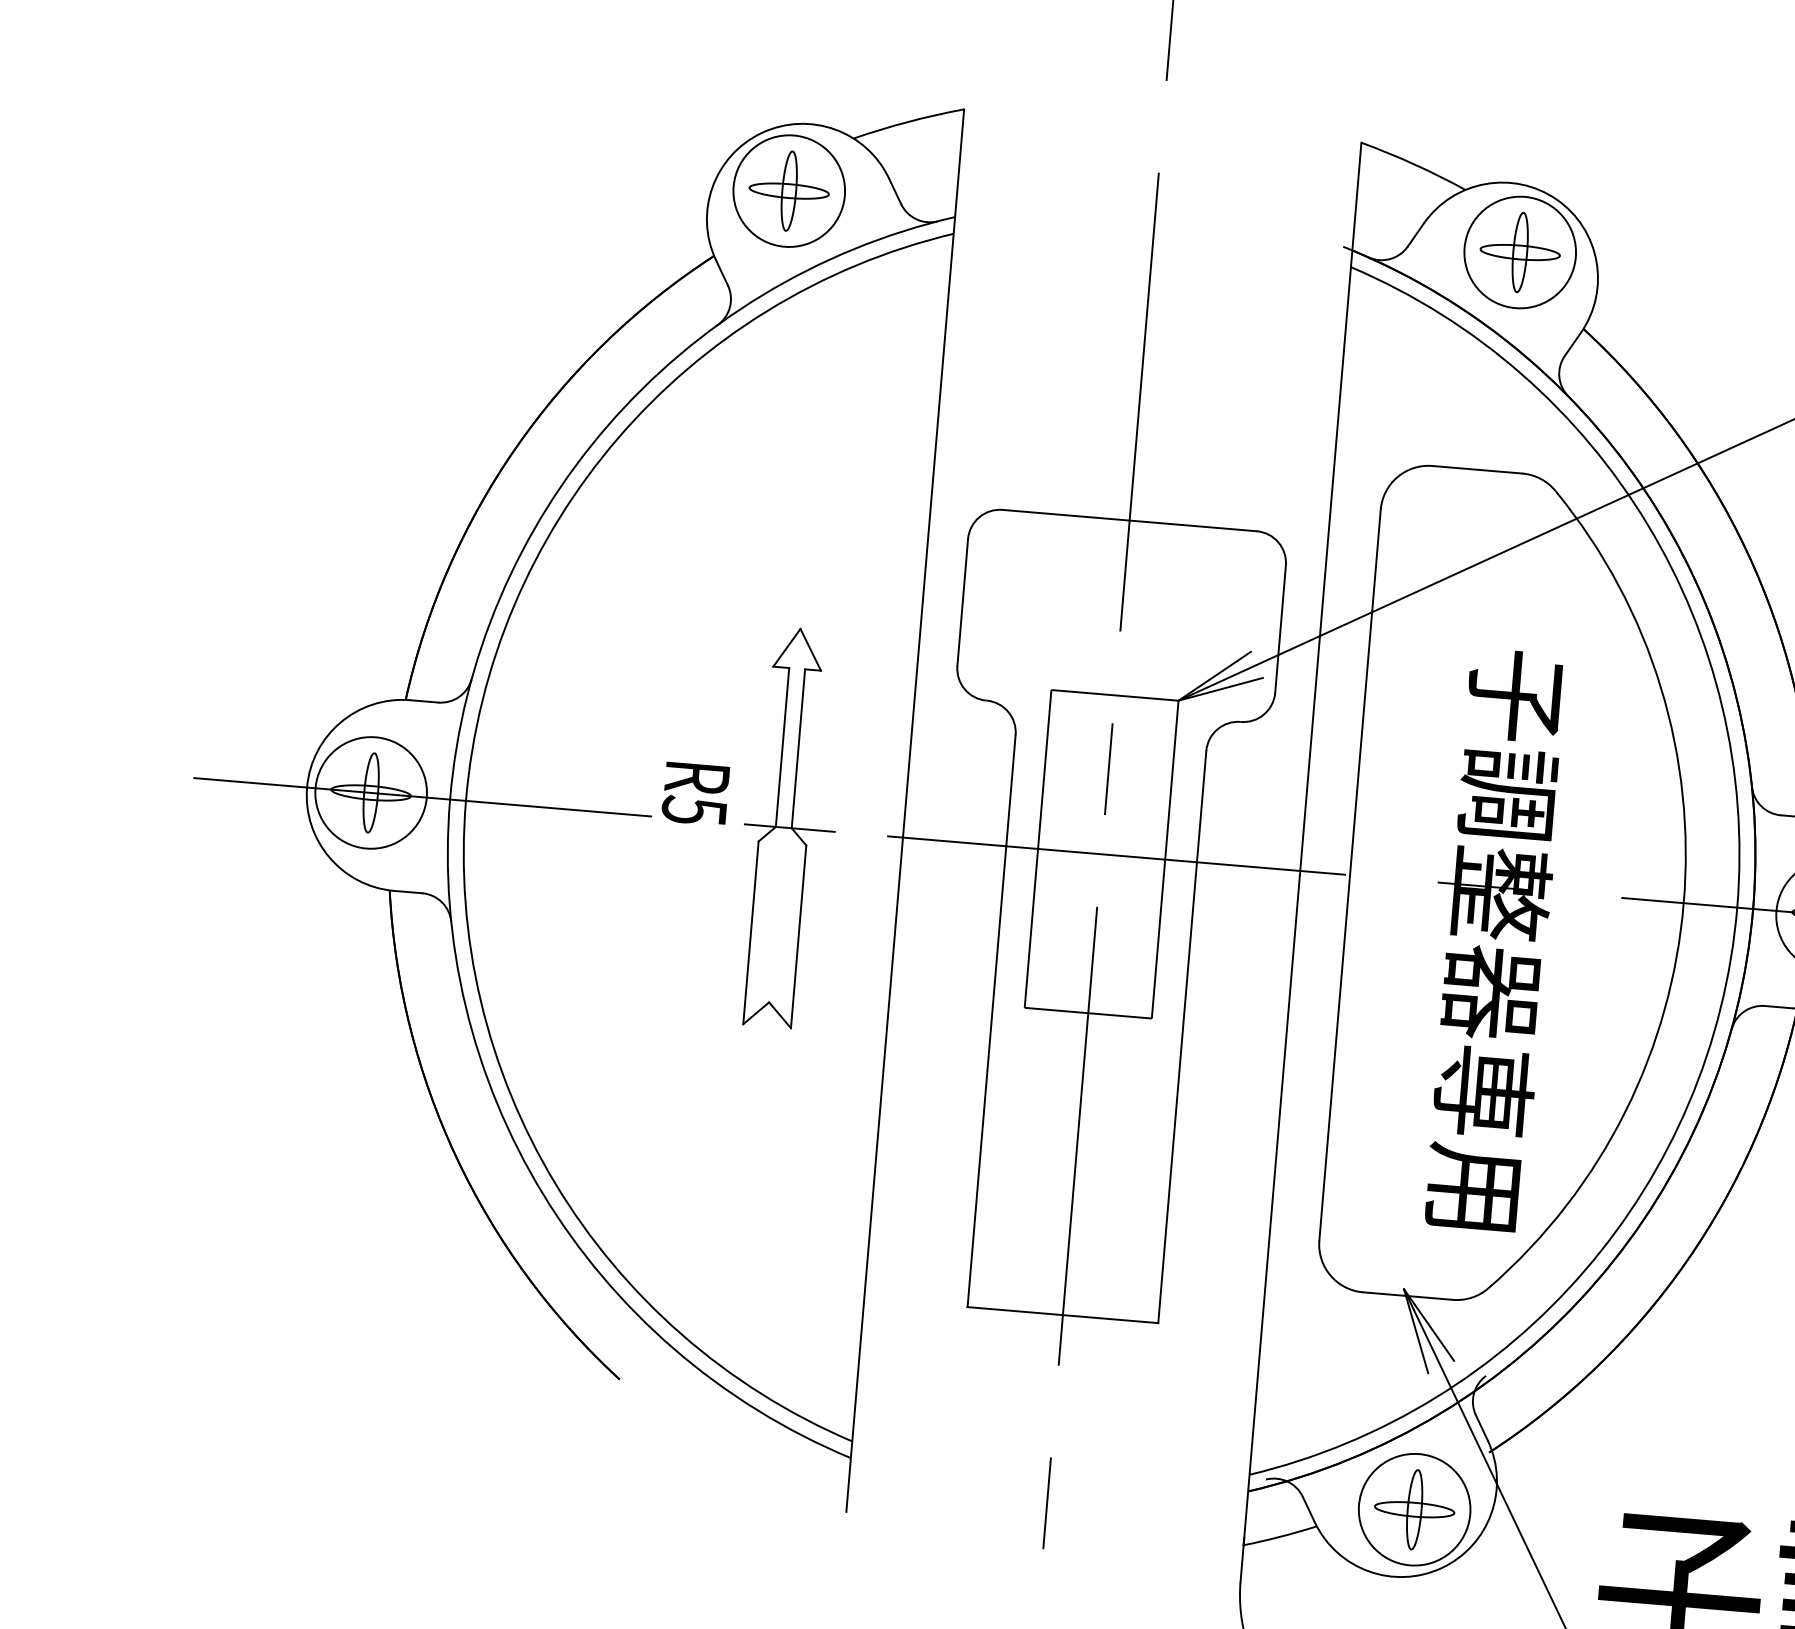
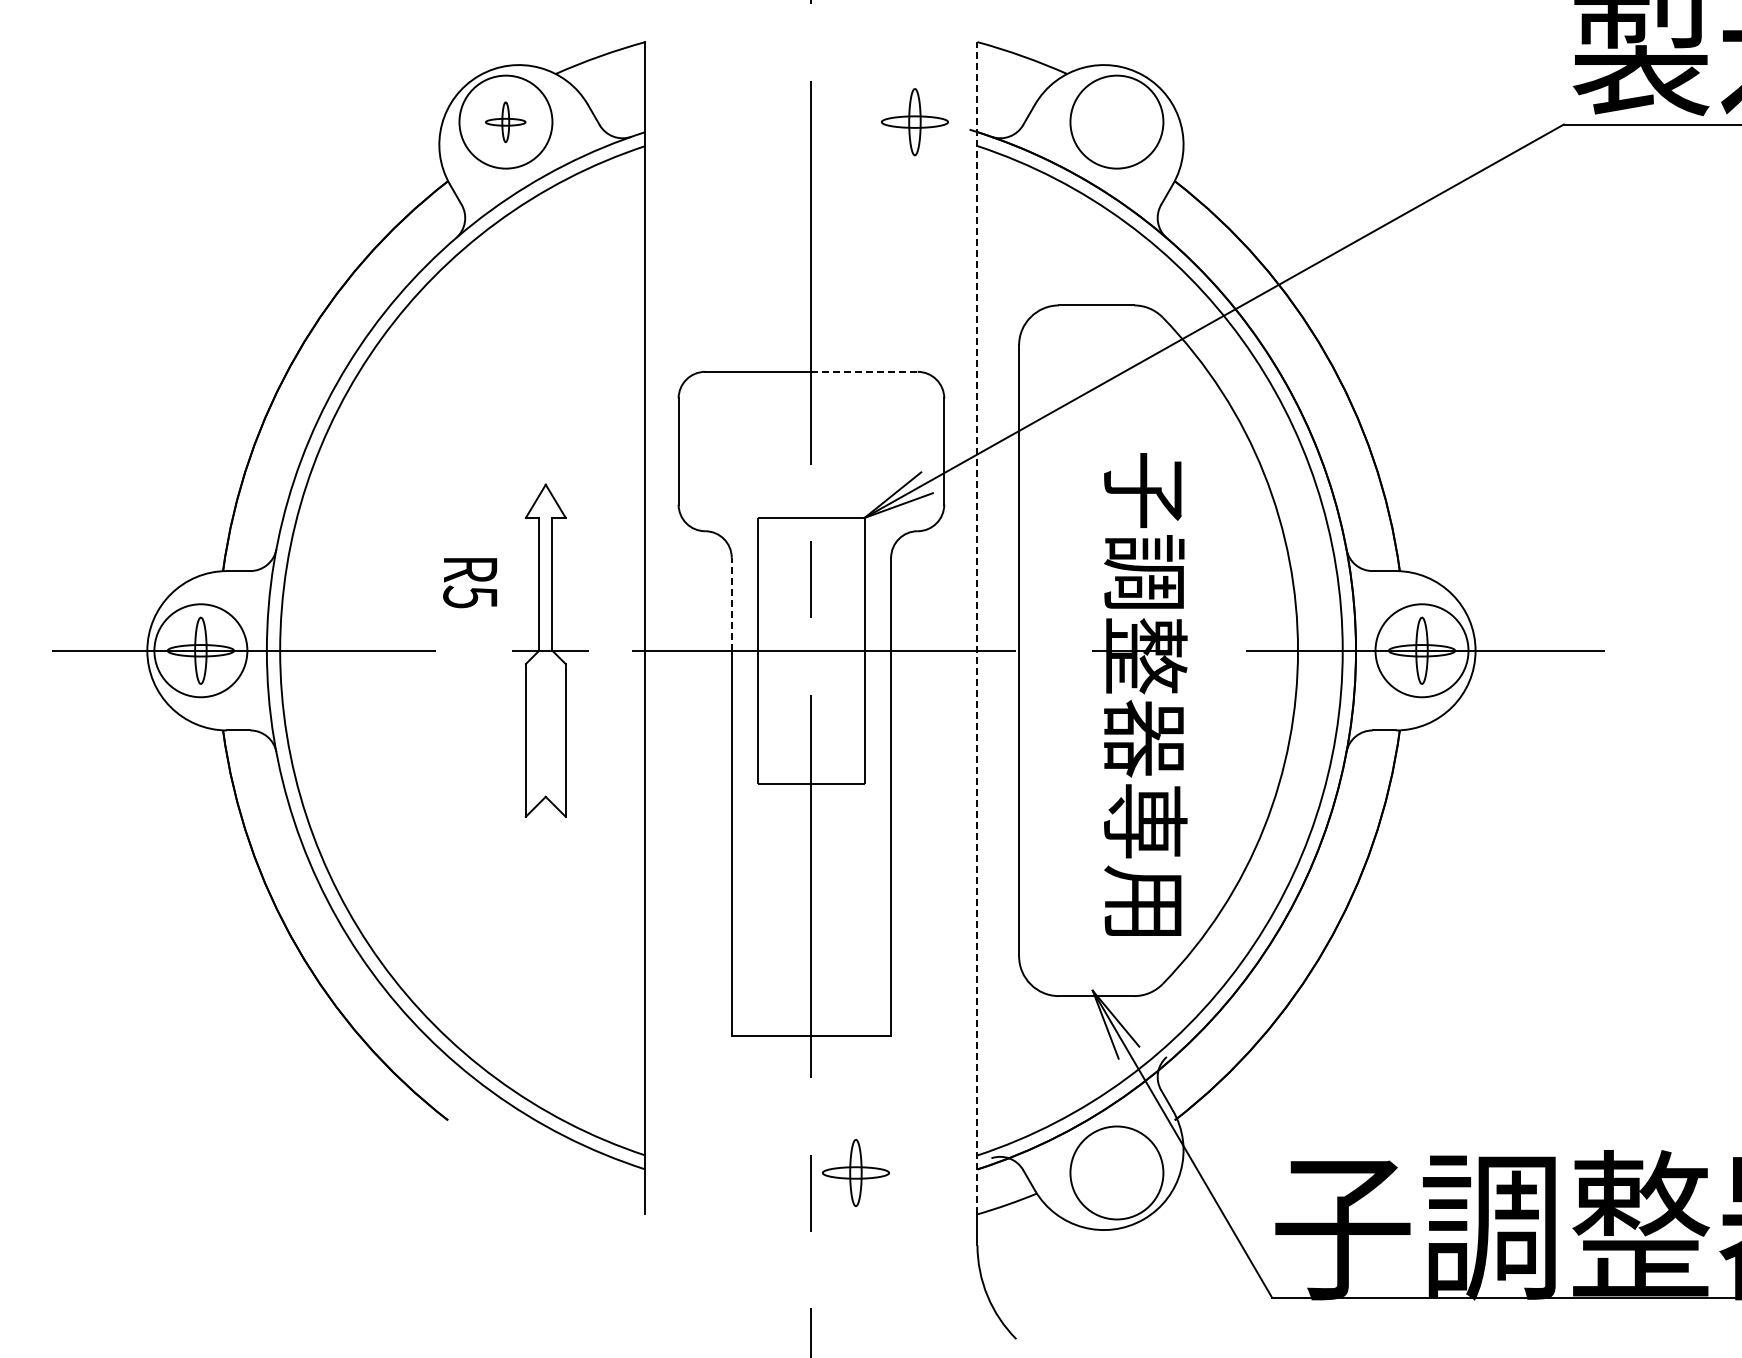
part: (788, 191) -> (505, 122), size x0.6
part: (1519, 252) -> (914, 122), moved
line: (1194, 525) -> (865, 371), solid -> dashed
line: (1010, 789) -> (731, 603), solid -> dashed
text: (695, 794) -> (470, 583), moved
line: (1302, 843) -> (977, 627), solid -> dashed
part: (1414, 1509) -> (855, 1172), moved

